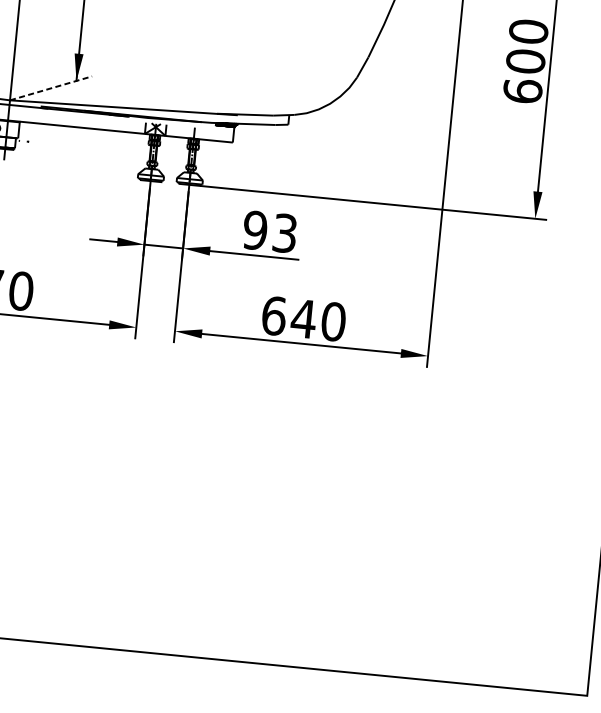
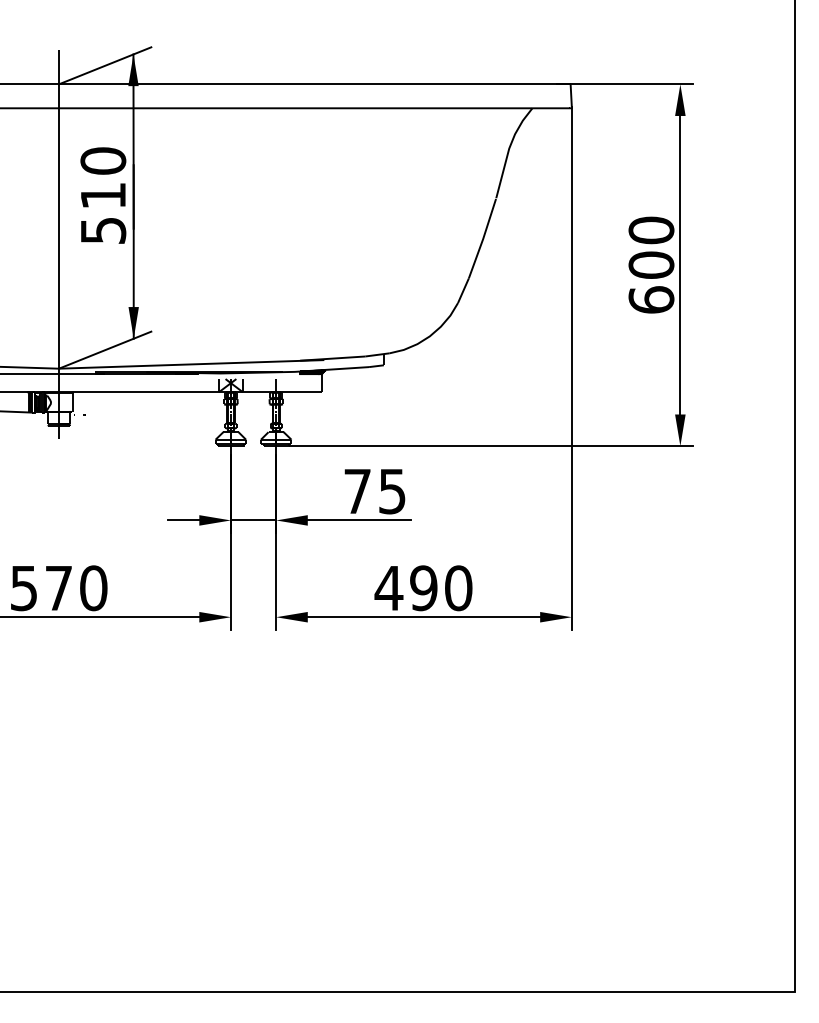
line: (51, 88) -> (105, 350), dashed -> solid
text: (269, 231) -> (374, 491), 93 -> 75
text: (288, 317) -> (406, 588), 640 -> 490

